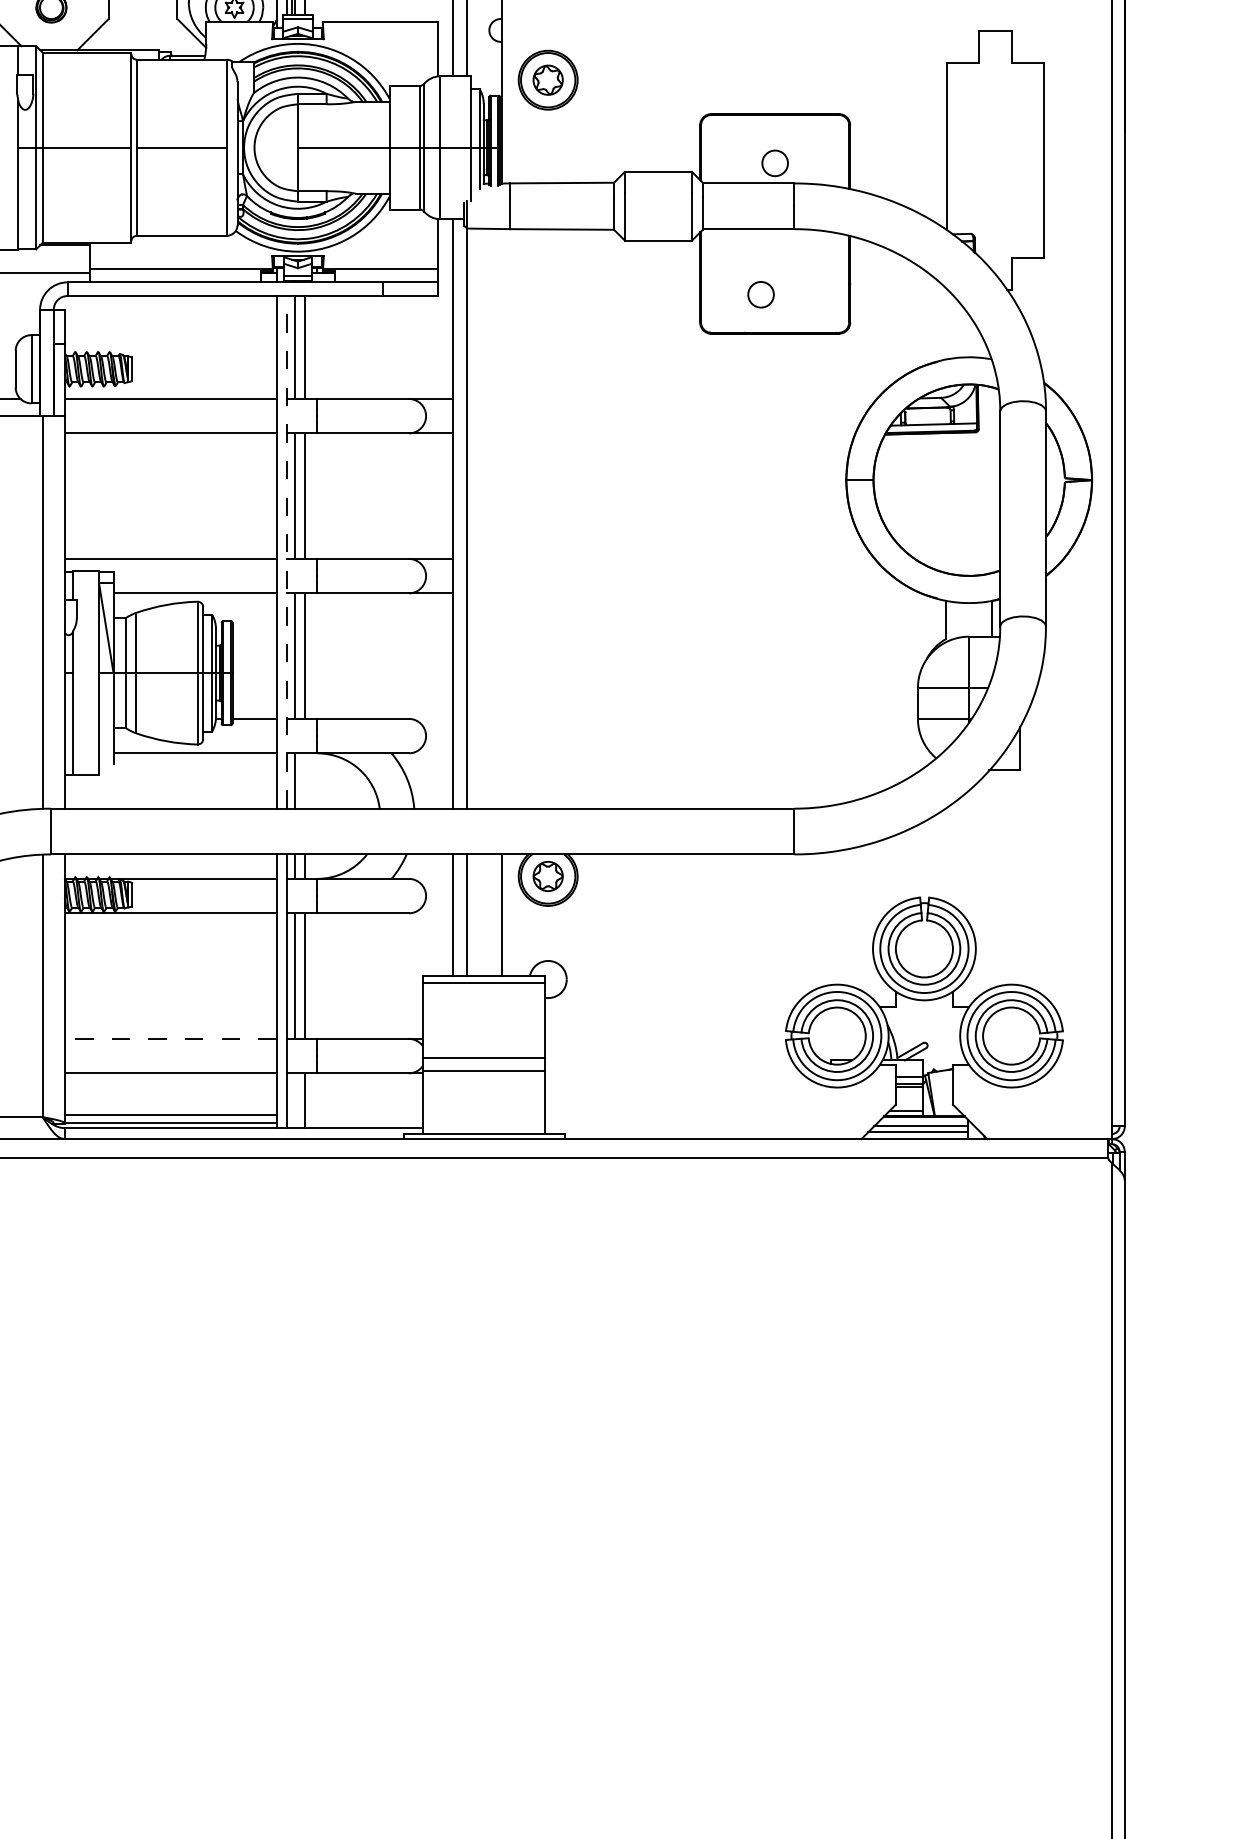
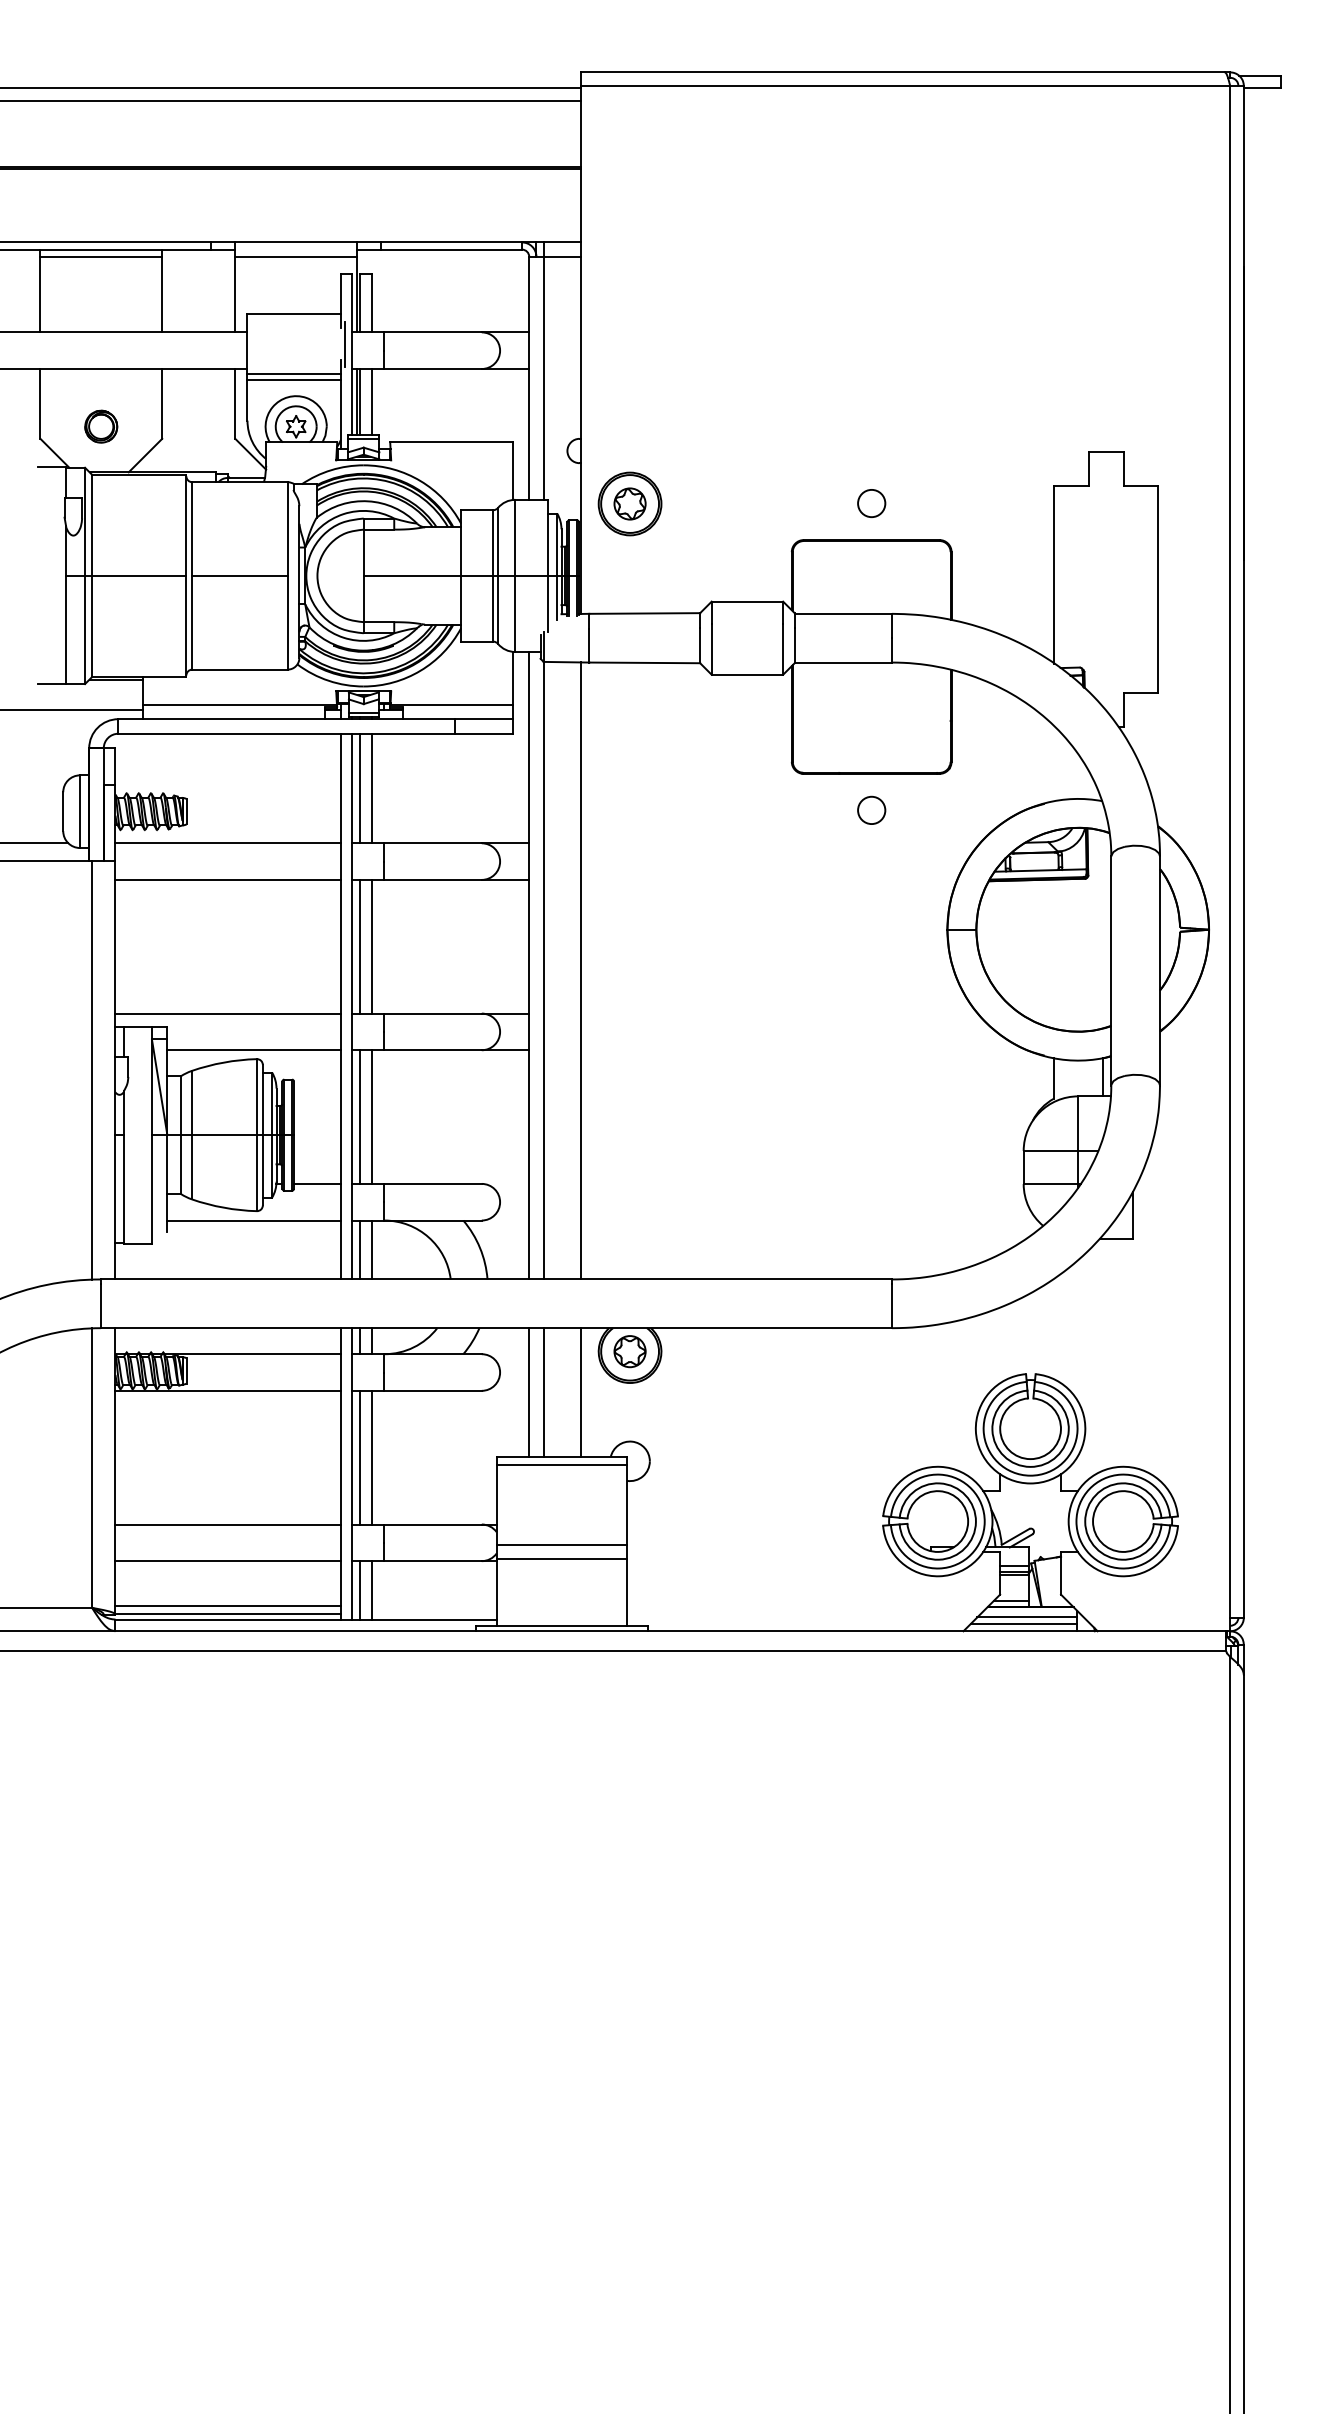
circle: (774, 163) -> (871, 503), moved
circle: (760, 293) -> (871, 809), moved
line: (502, 518) -> (581, 970), added
line: (287, 552) -> (352, 1006), dashed -> solid
line: (305, 780) -> (371, 1249), added
line: (170, 1038) -> (228, 1524), dashed -> solid
line: (294, 1100) -> (360, 1590), added

